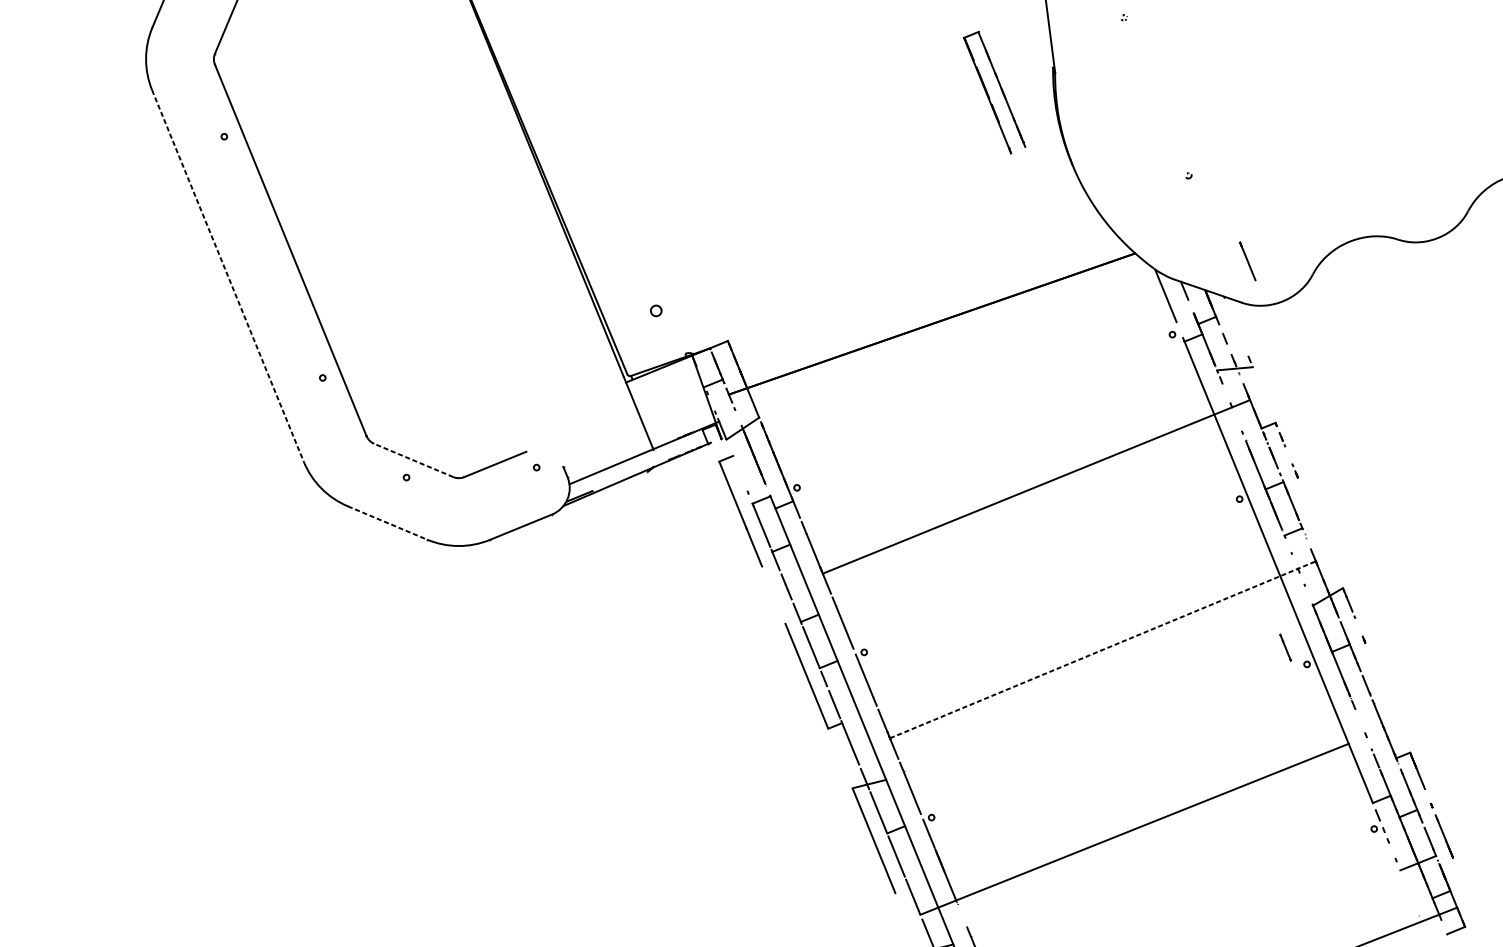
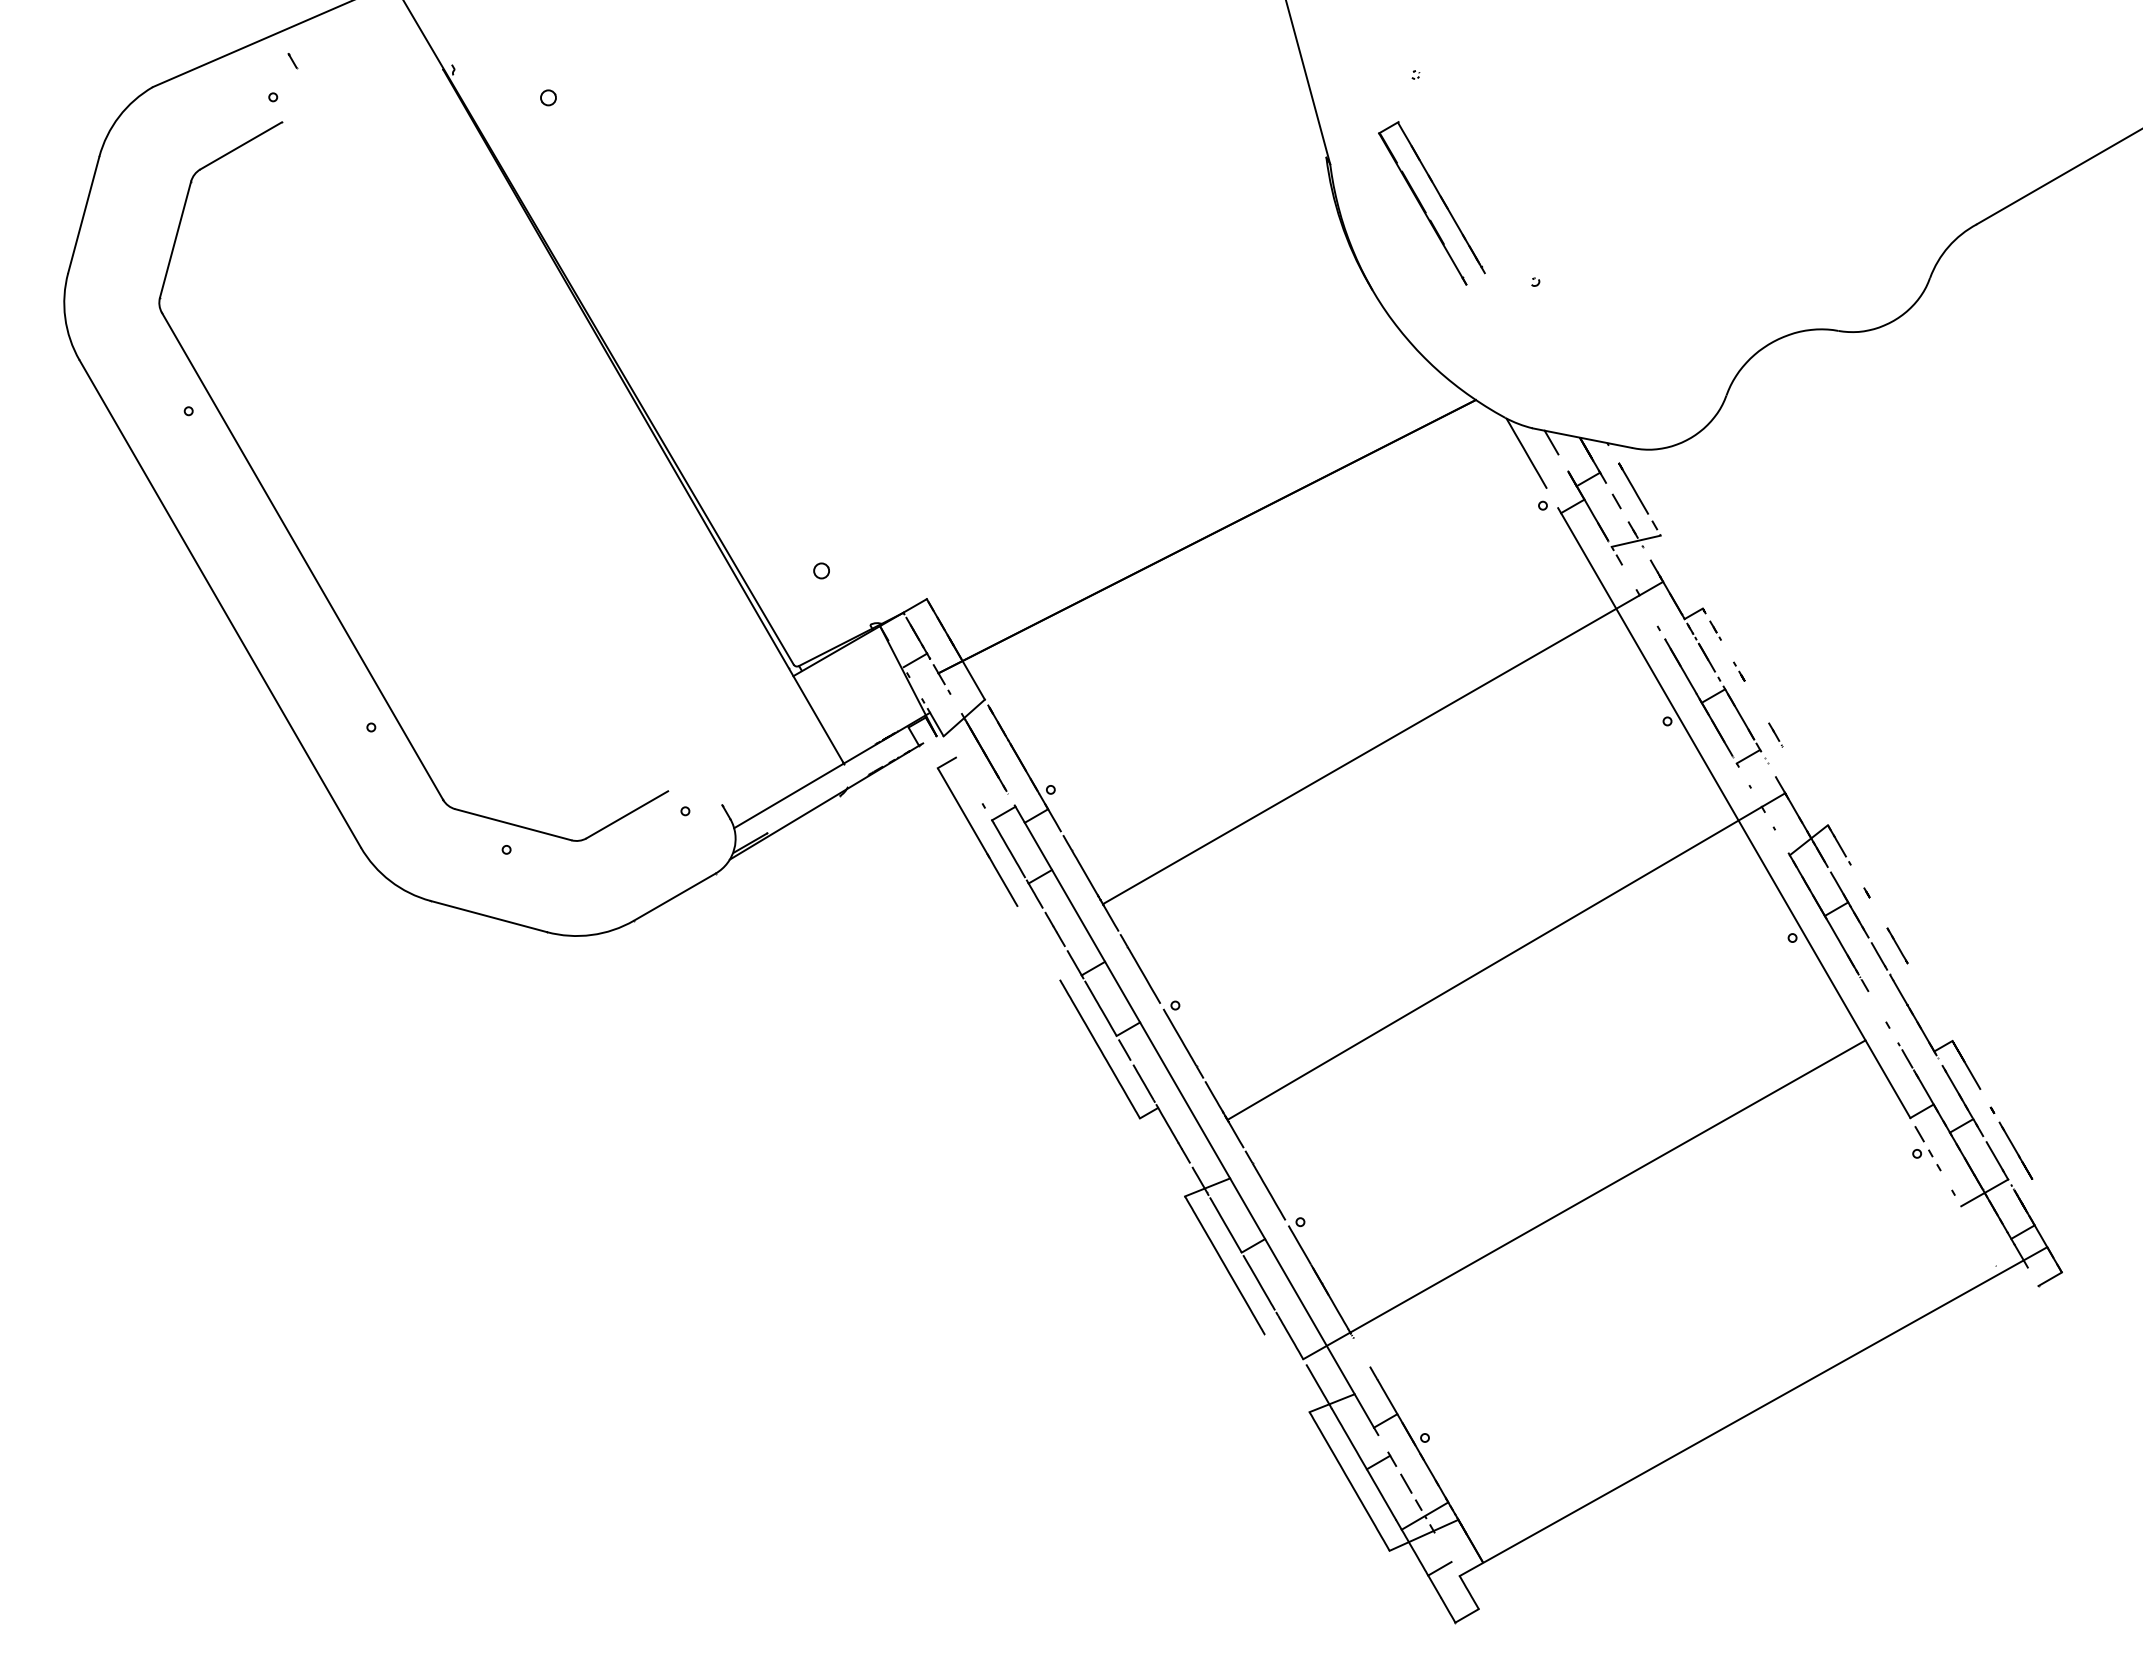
part: (988, 93) -> (1423, 206), moved
line: (1247, 261) -> (1633, 488), moved
line: (228, 276) -> (220, 604), dashed -> solid
line: (413, 460) -> (512, 824), dashed -> solid
line: (1314, 518) -> (1775, 734), added
line: (388, 523) -> (489, 916), dashed -> solid
line: (1285, 647) -> (1897, 945), moved
line: (1103, 649) -> (1506, 956), dashed -> solid

